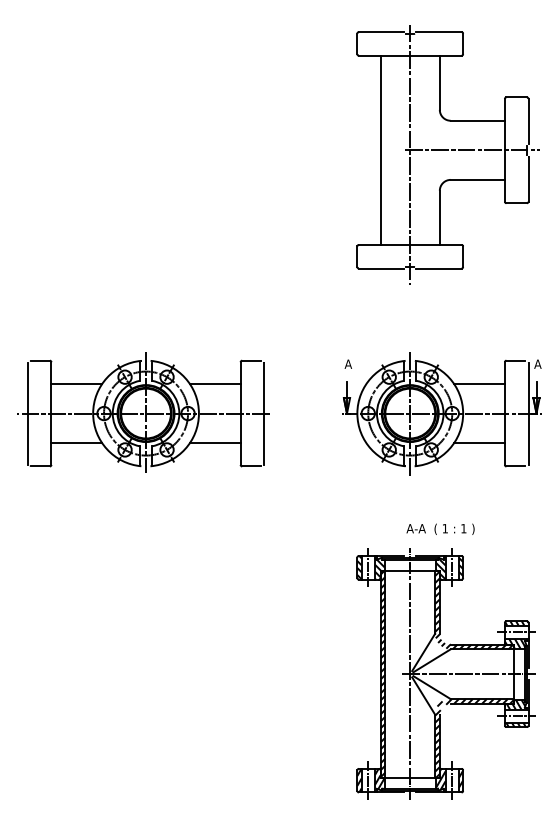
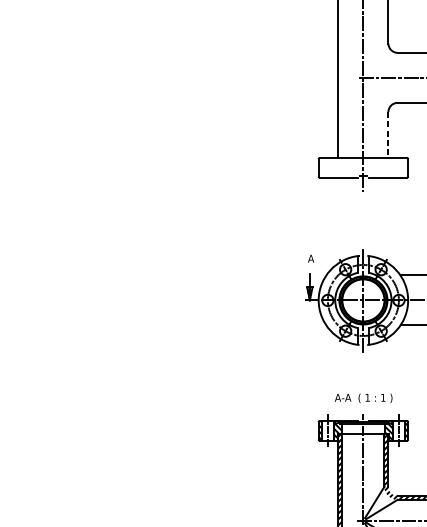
line: (439, 218) -> (388, 135), solid -> dashed
part: (143, 412) -> (137, 299), removed
text: (440, 528) -> (363, 397), moved

